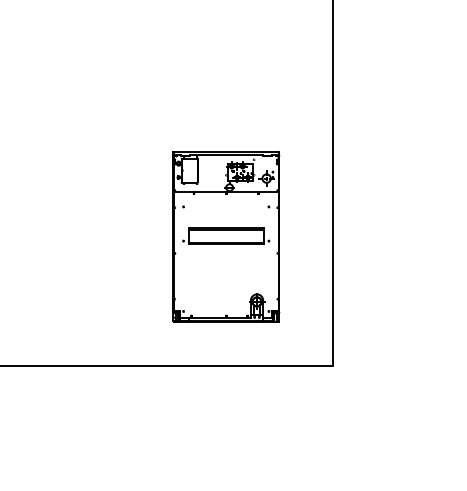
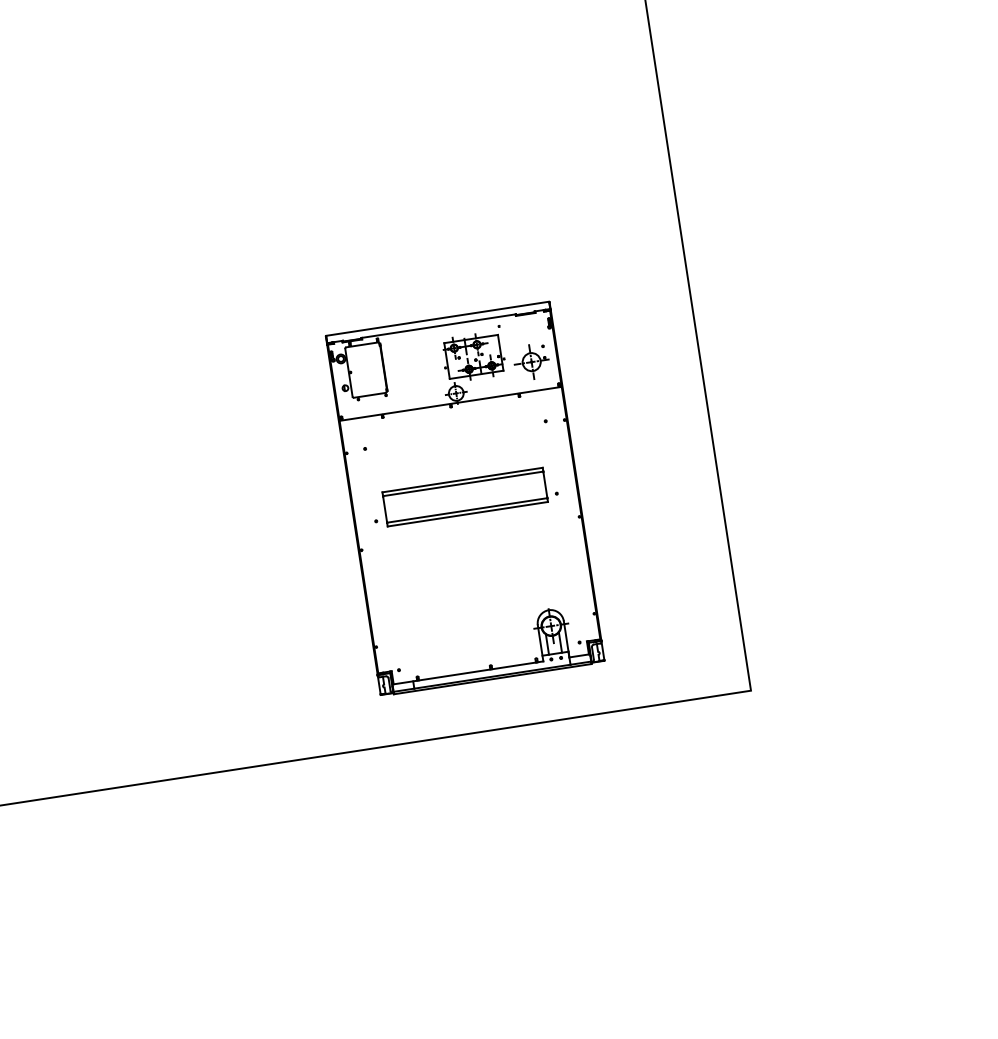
part: (226, 236) -> (465, 497), moved

